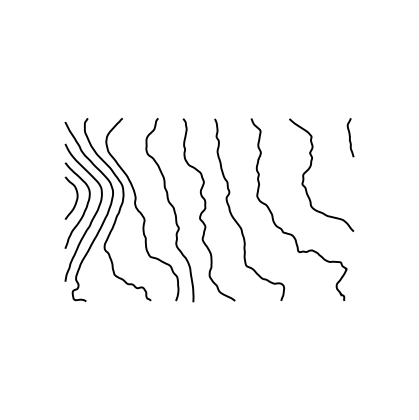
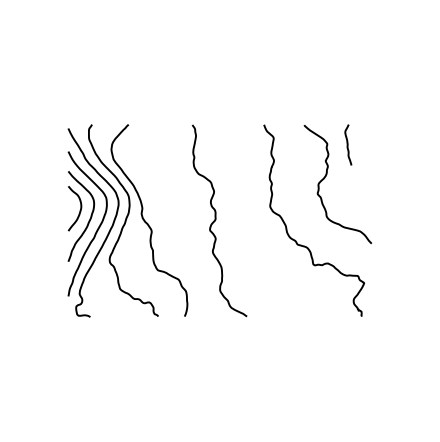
curve: (350, 137) -> (348, 144), moved
curve: (172, 209) -> (181, 220), removed
curve: (235, 219) -> (247, 230), removed

